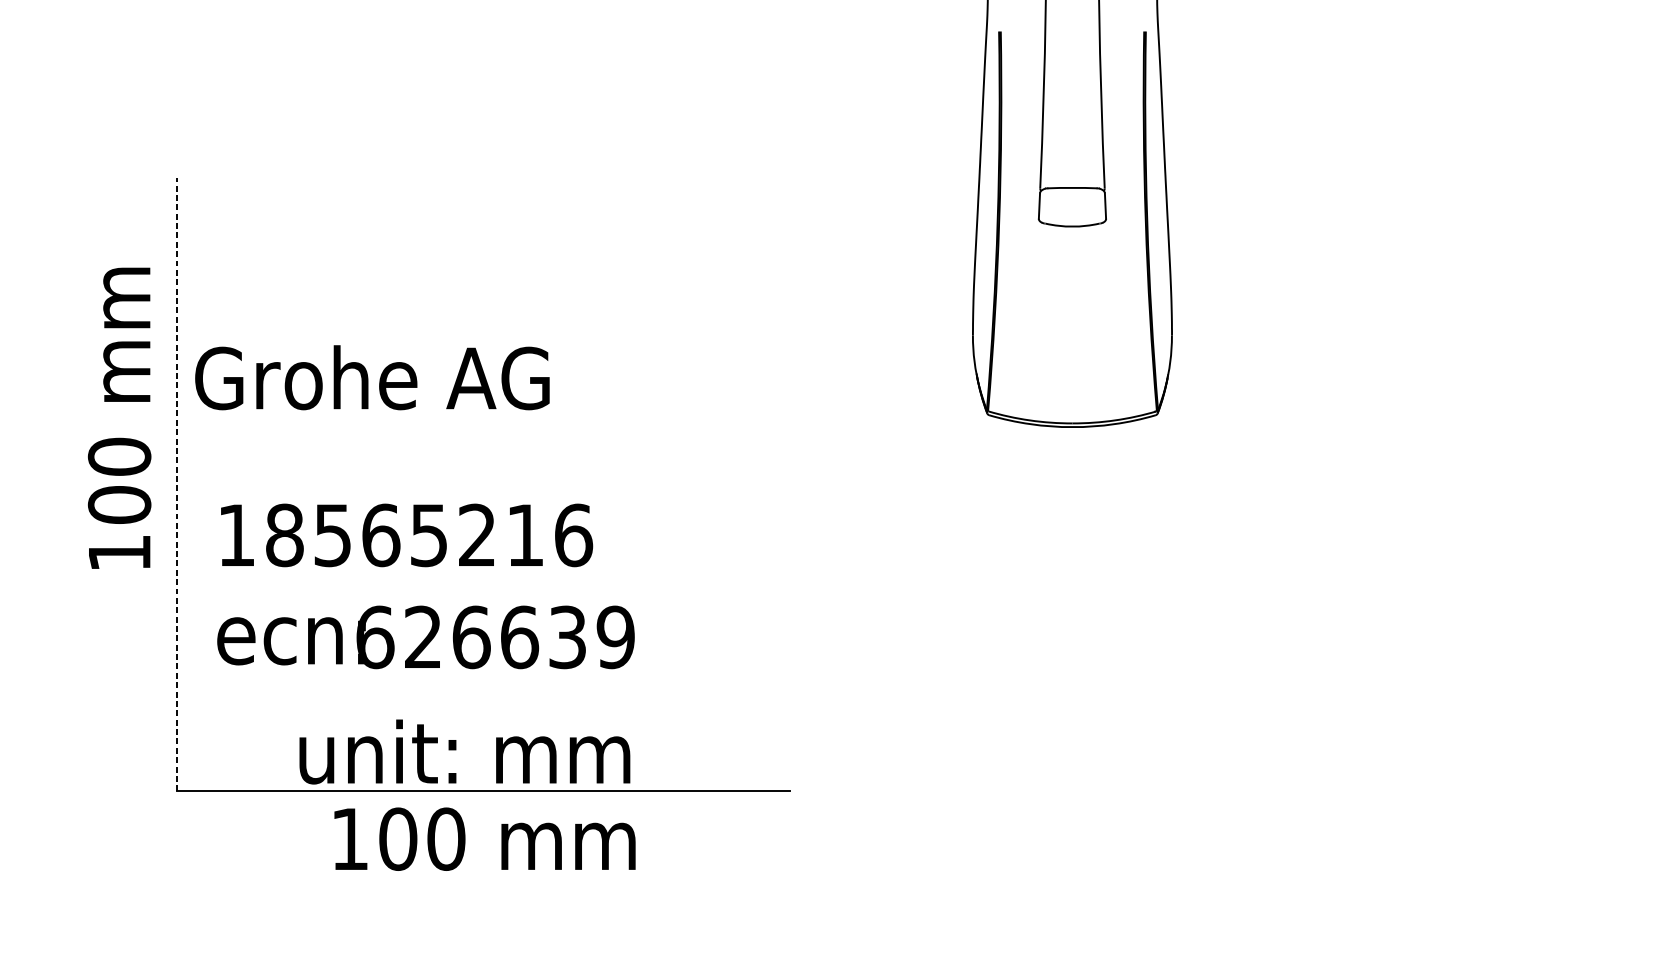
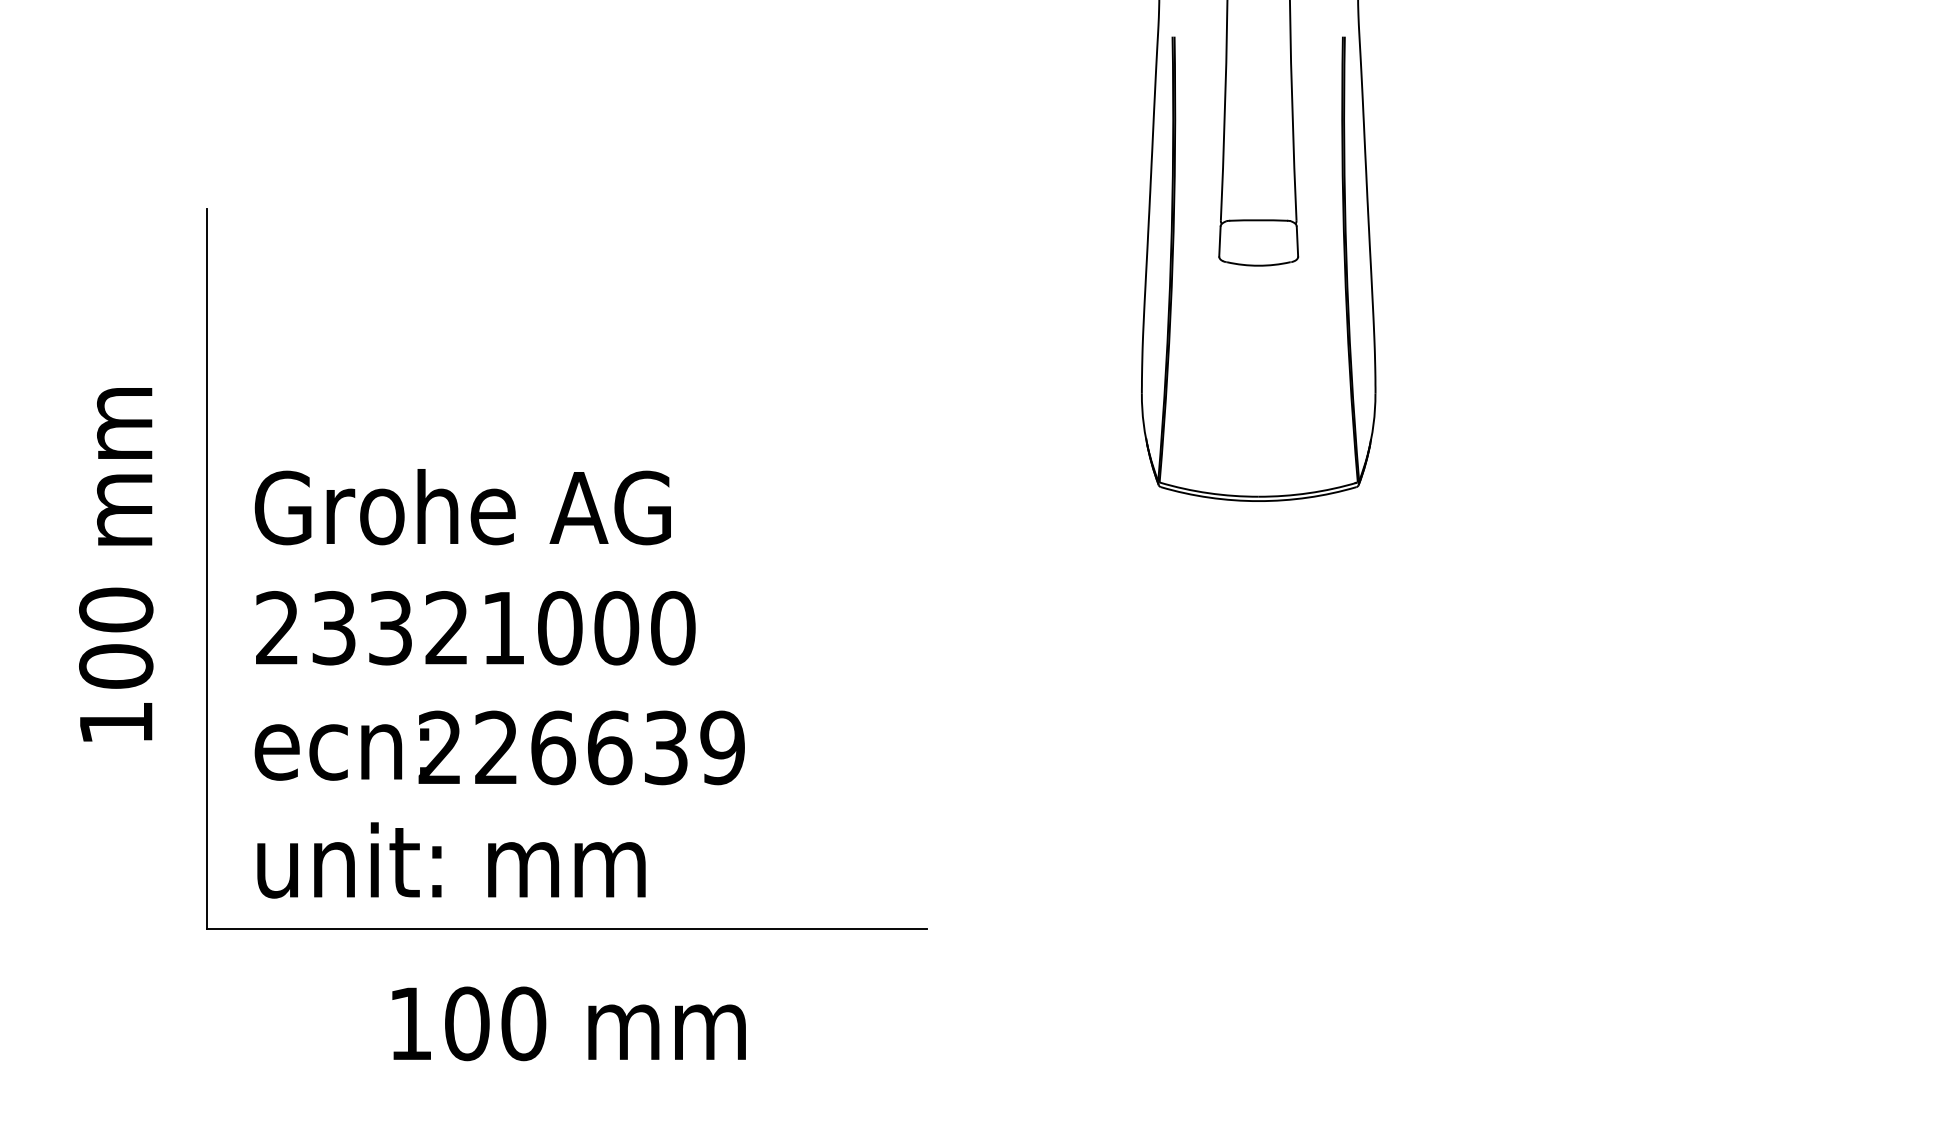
text: (372, 378) -> (462, 507), moved
text: (119, 418) -> (116, 564), moved
line: (176, 484) -> (207, 568), dashed -> solid
text: (405, 535) -> (475, 628), 18565216 -> 23321000
text: (375, 637) -> (440, 747), 626639 -> 226639
text: (464, 752) -> (451, 860), moved
text: (484, 838) -> (568, 1023), moved

